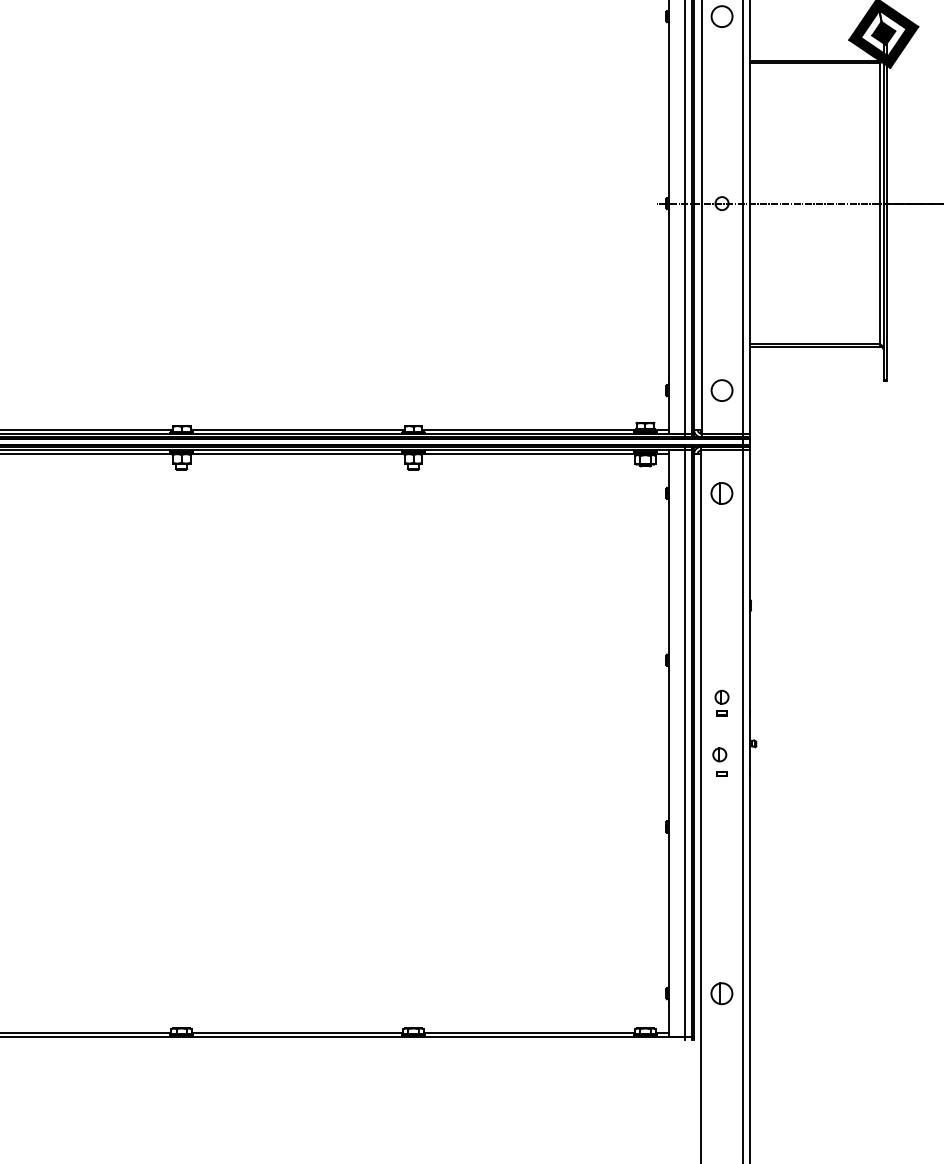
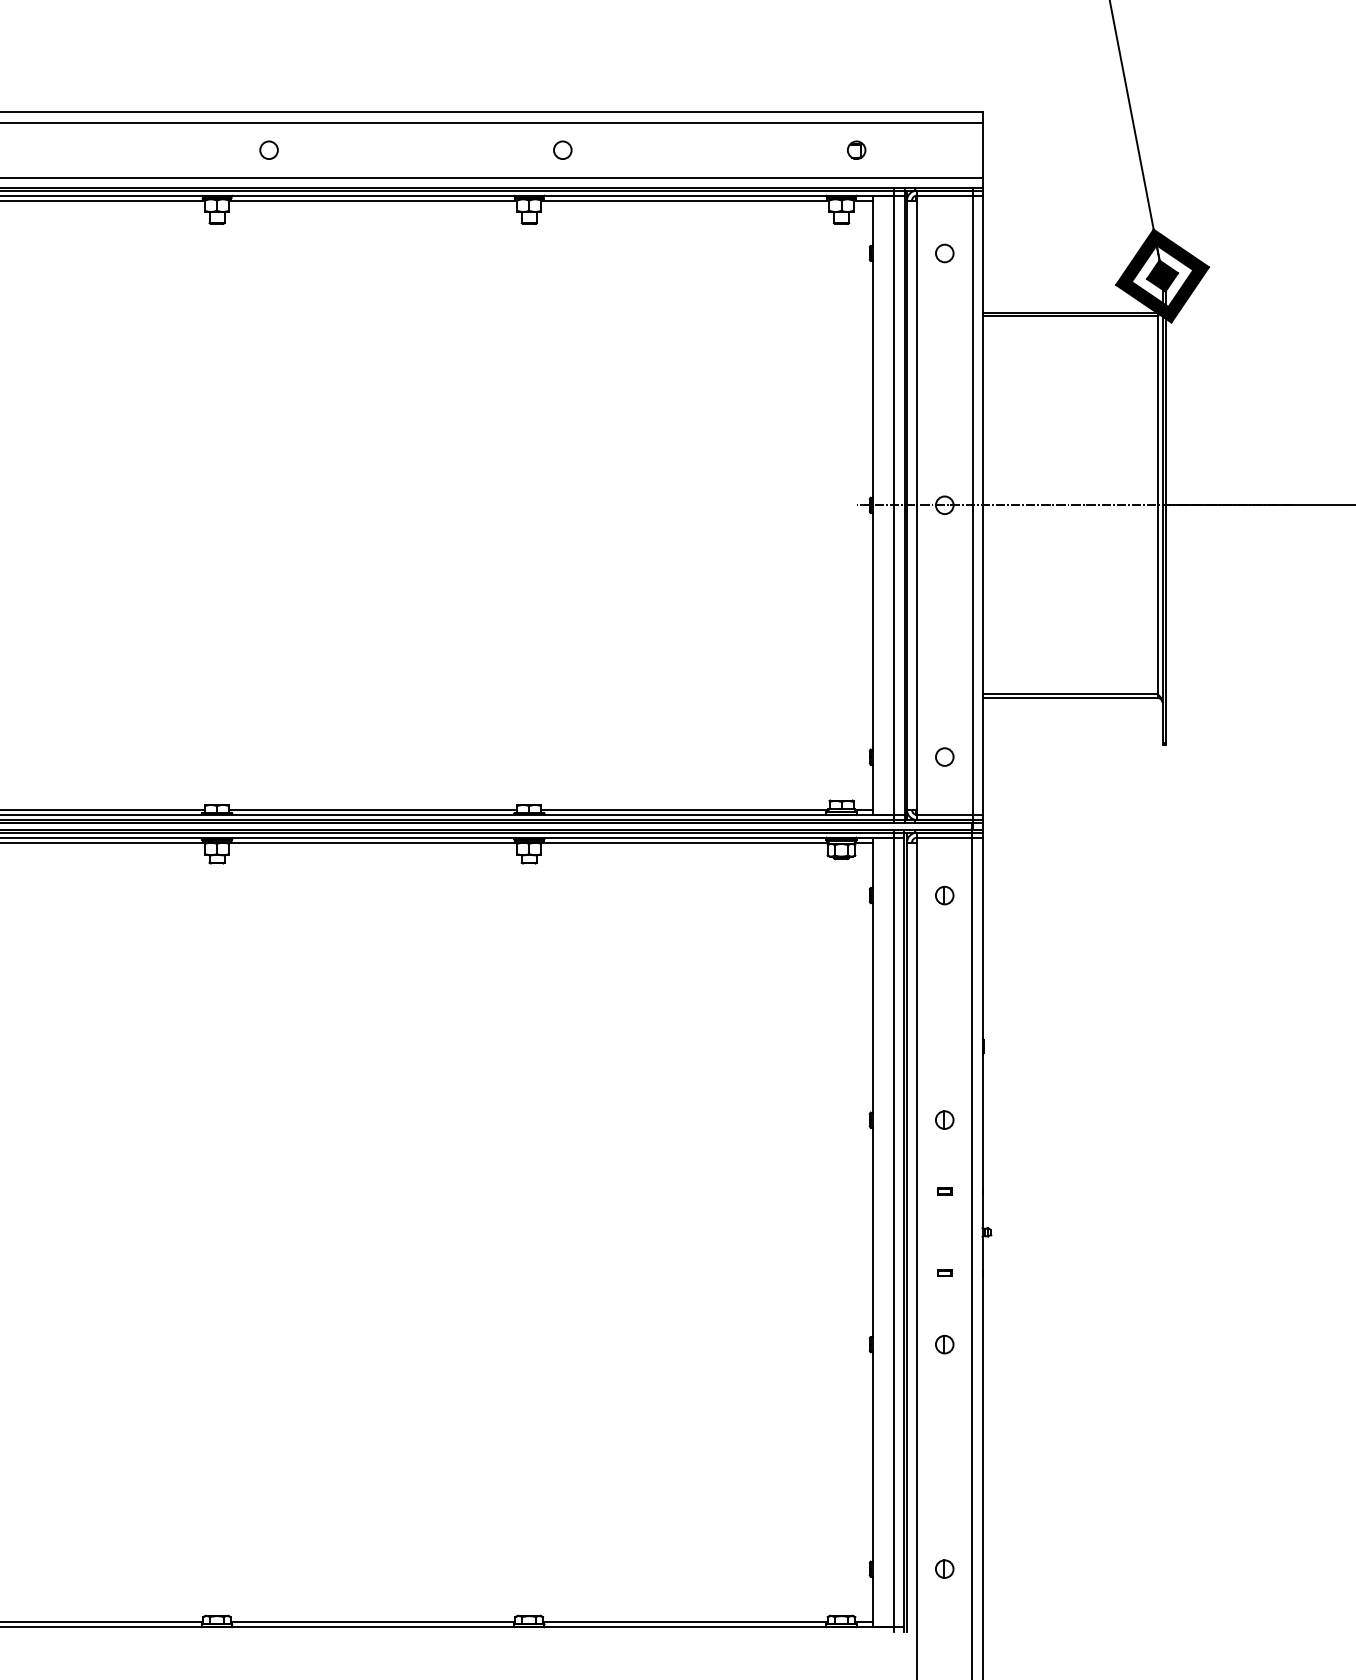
circle: (721, 16) -> (944, 253), size x0.62
circle: (721, 390) -> (944, 756), size x0.62
part: (721, 493) -> (944, 895), size x0.62
part: (721, 696) -> (944, 1119), moved
part: (719, 754) -> (944, 1344), moved
part: (721, 993) -> (944, 1568), size x0.62

